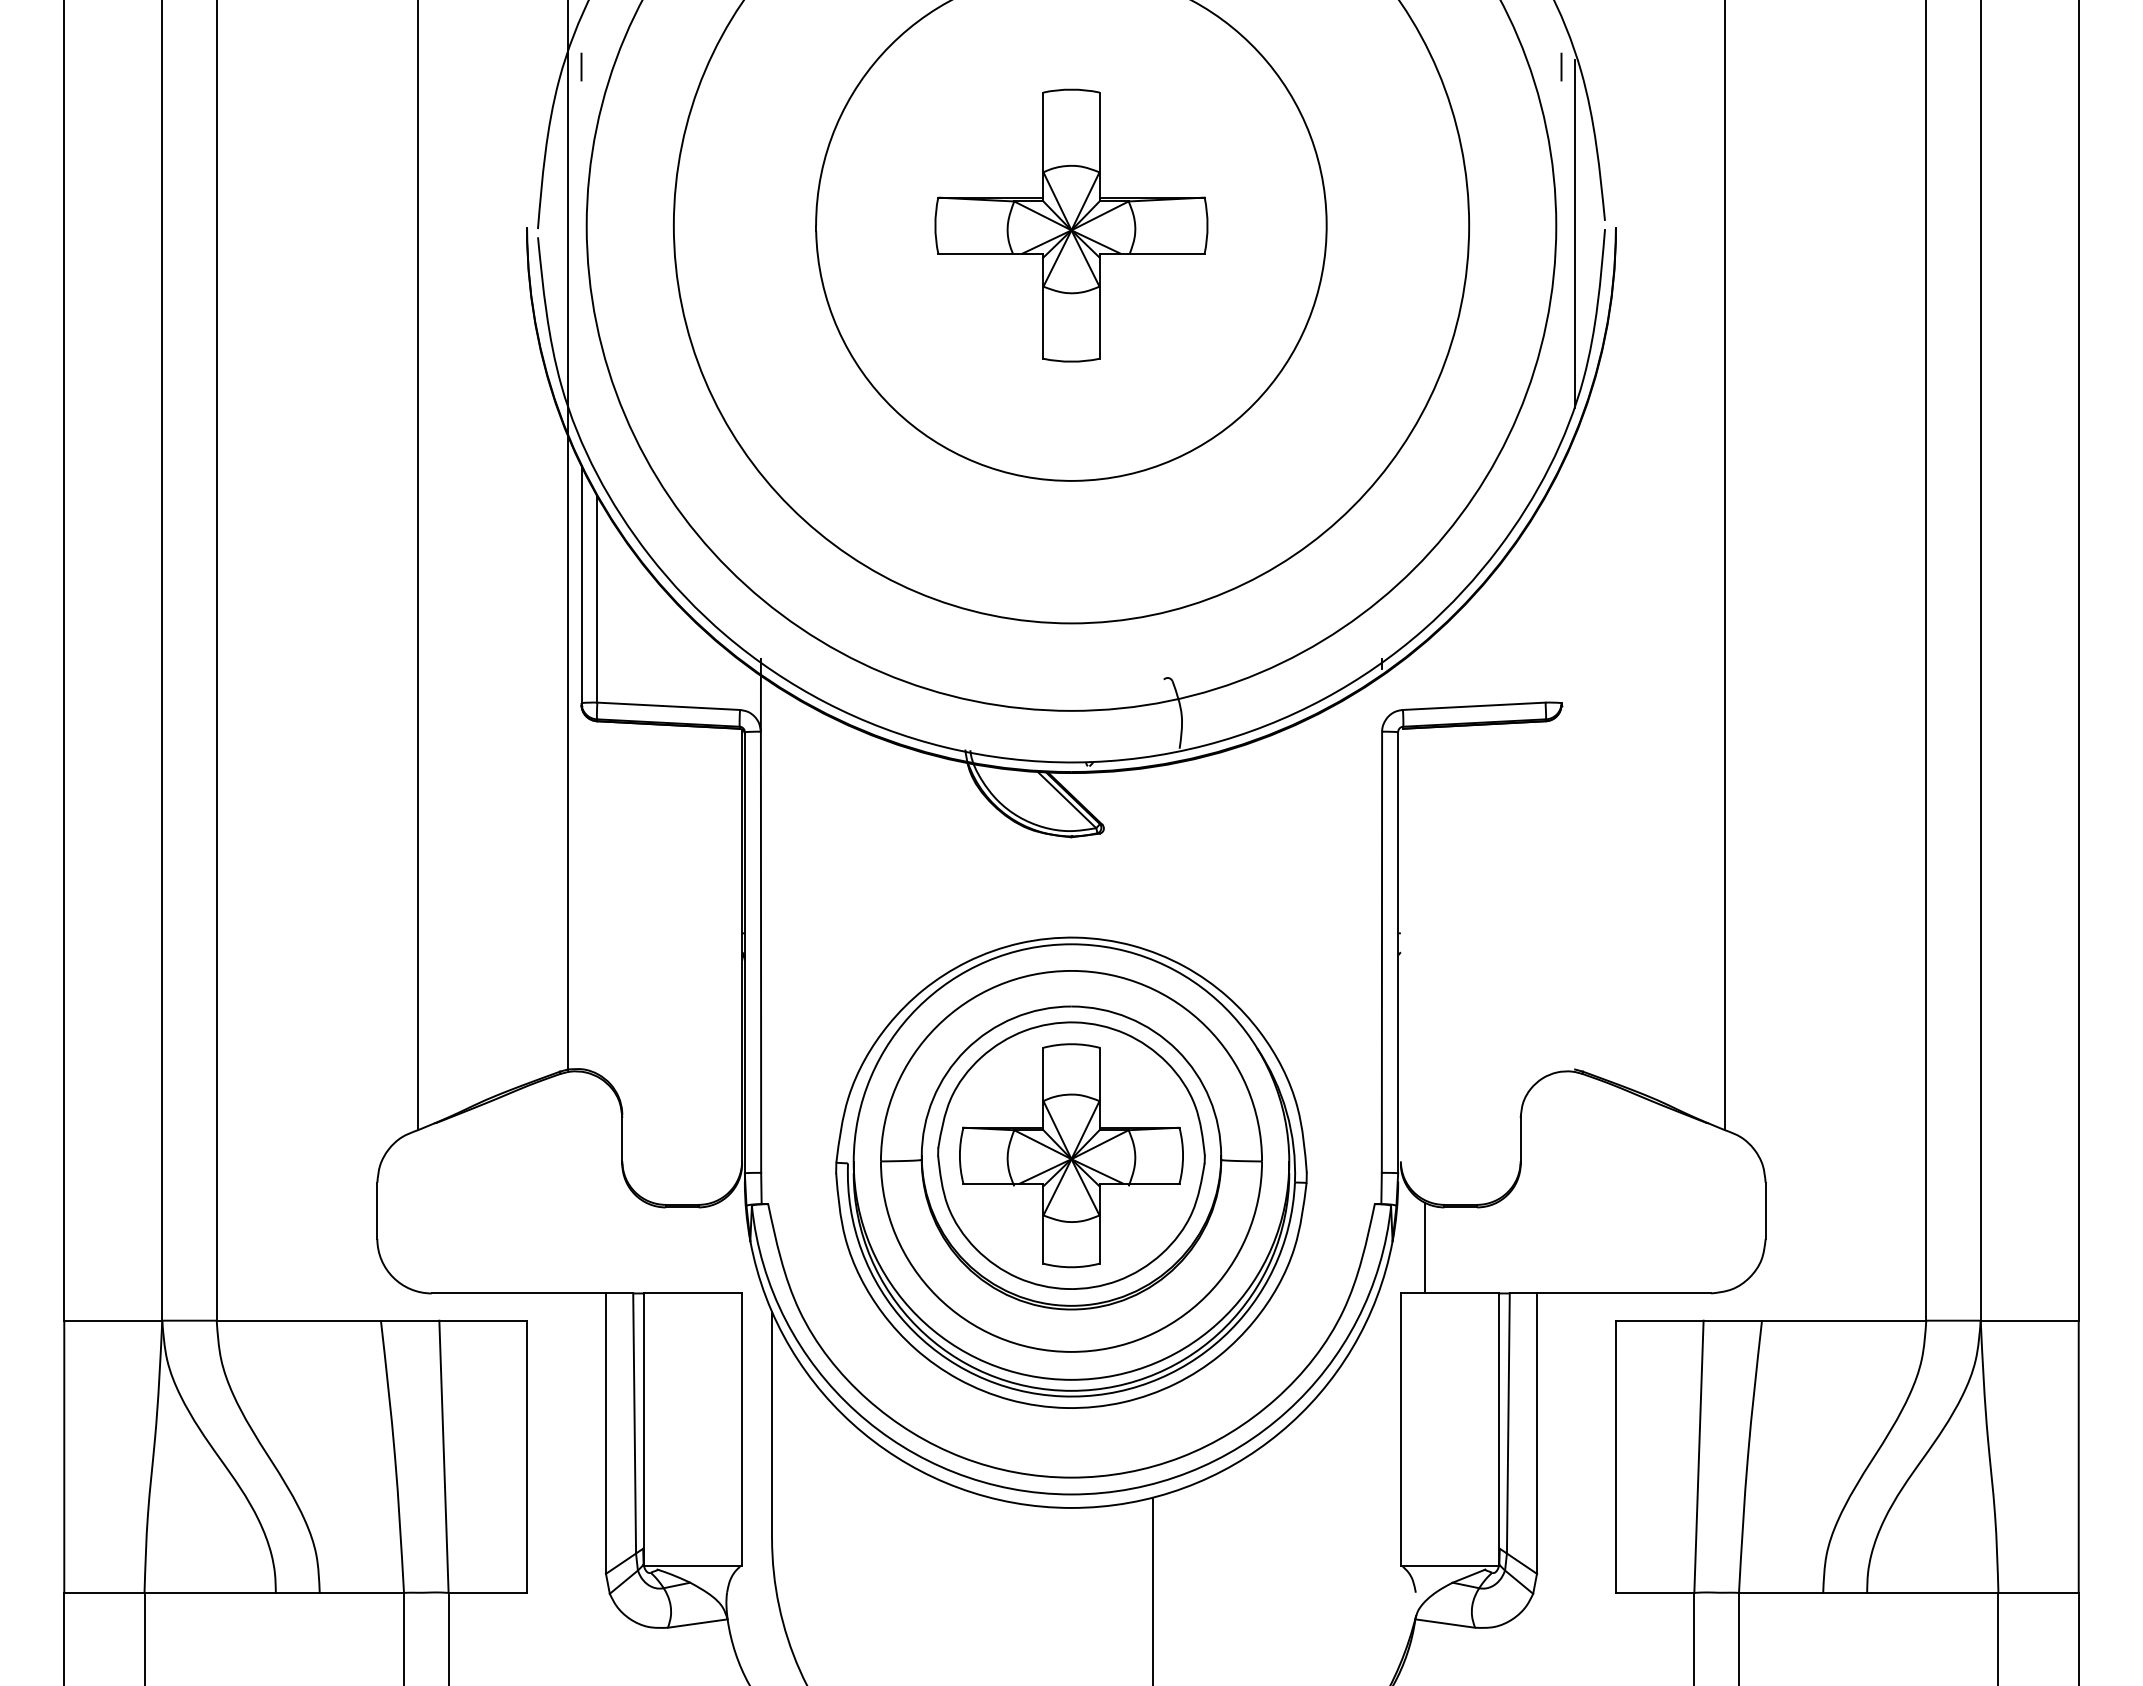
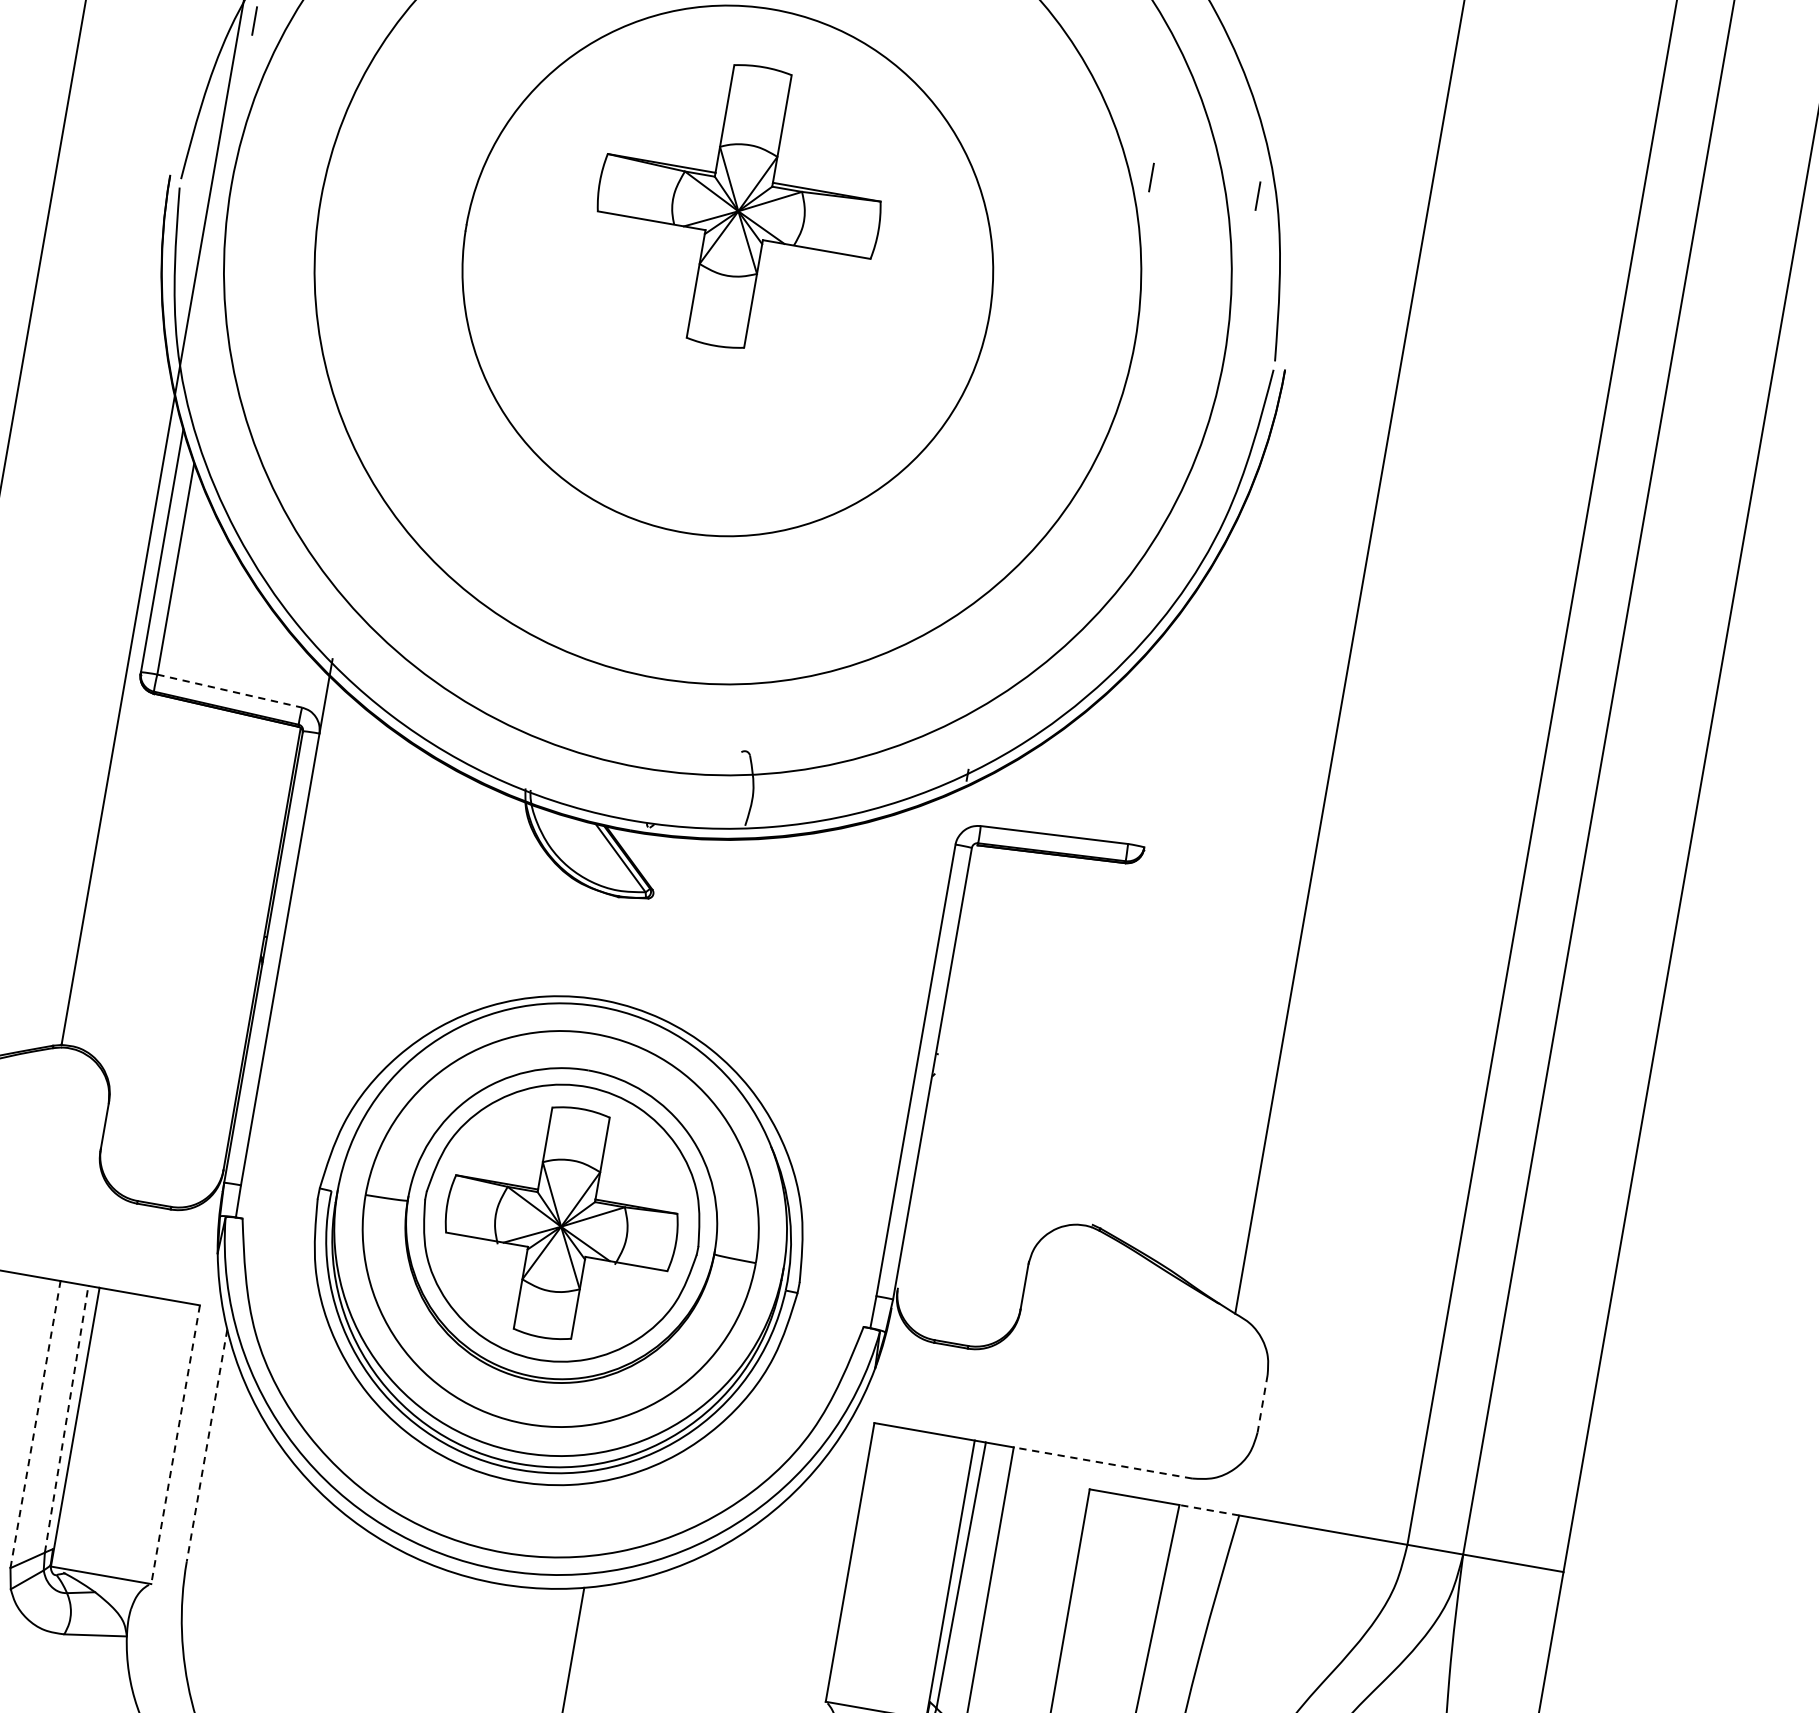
line: (1457, 66) -> (1151, 177), added
part: (1071, 225) -> (739, 206), moved
line: (1575, 233) -> (1242, 369), removed
line: (669, 706) -> (230, 691), solid -> dashed
line: (1765, 1211) -> (1262, 1404), solid -> dashed
line: (1425, 1248) -> (907, 1381), removed
line: (1623, 1293) -> (1102, 1462), solid -> dashed
line: (1732, 1320) -> (1209, 1510), solid -> dashed
line: (634, 1423) -> (66, 1419), solid -> dashed
line: (772, 1425) -> (207, 1445), solid -> dashed
line: (742, 1430) -> (175, 1445), solid -> dashed
line: (606, 1433) -> (36, 1424), solid -> dashed

